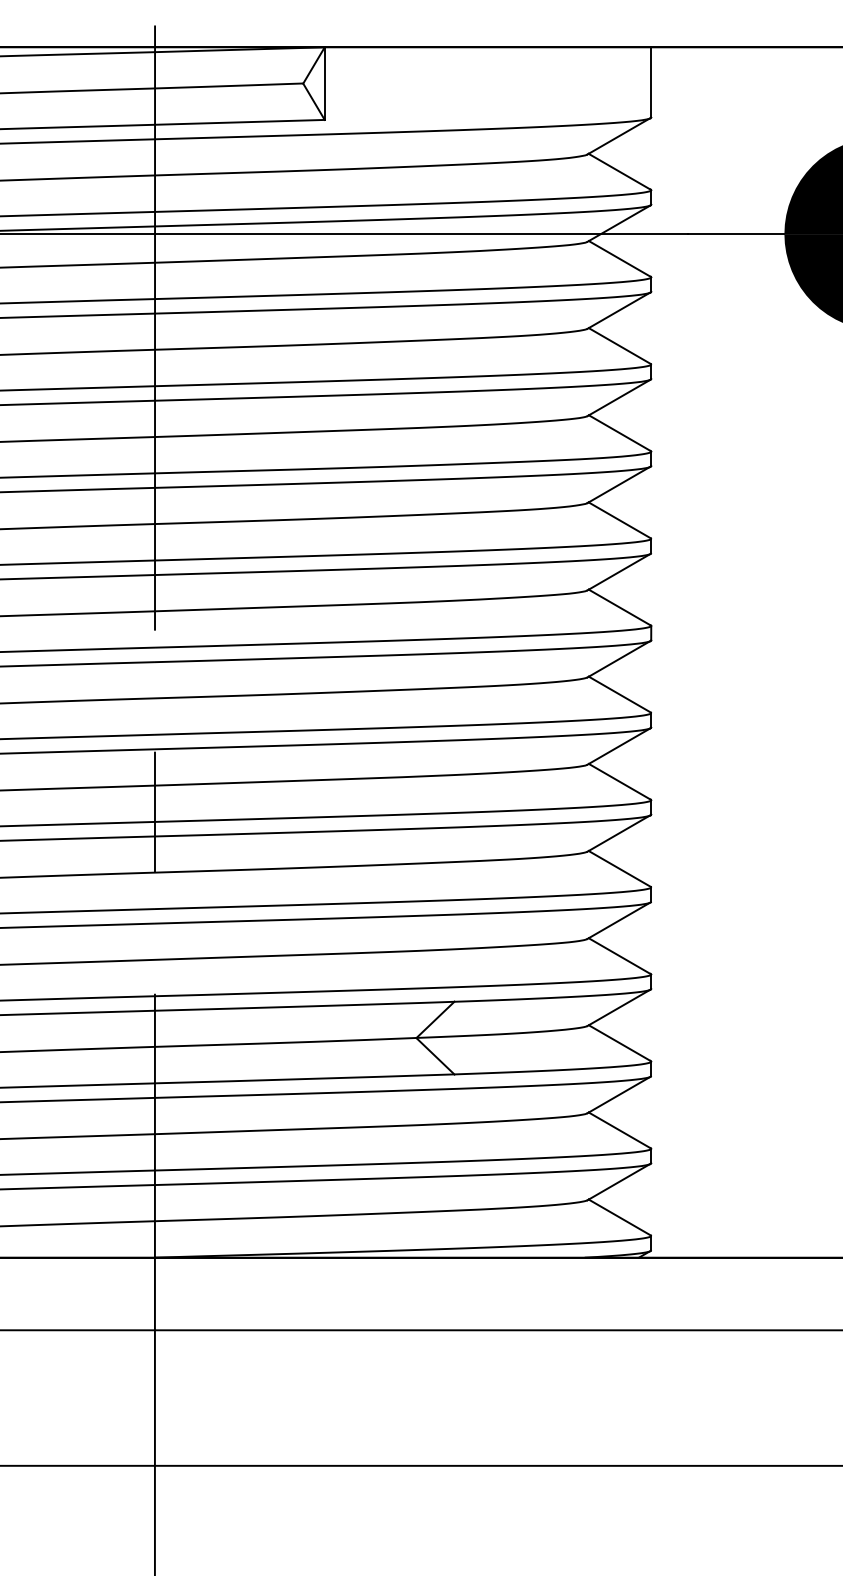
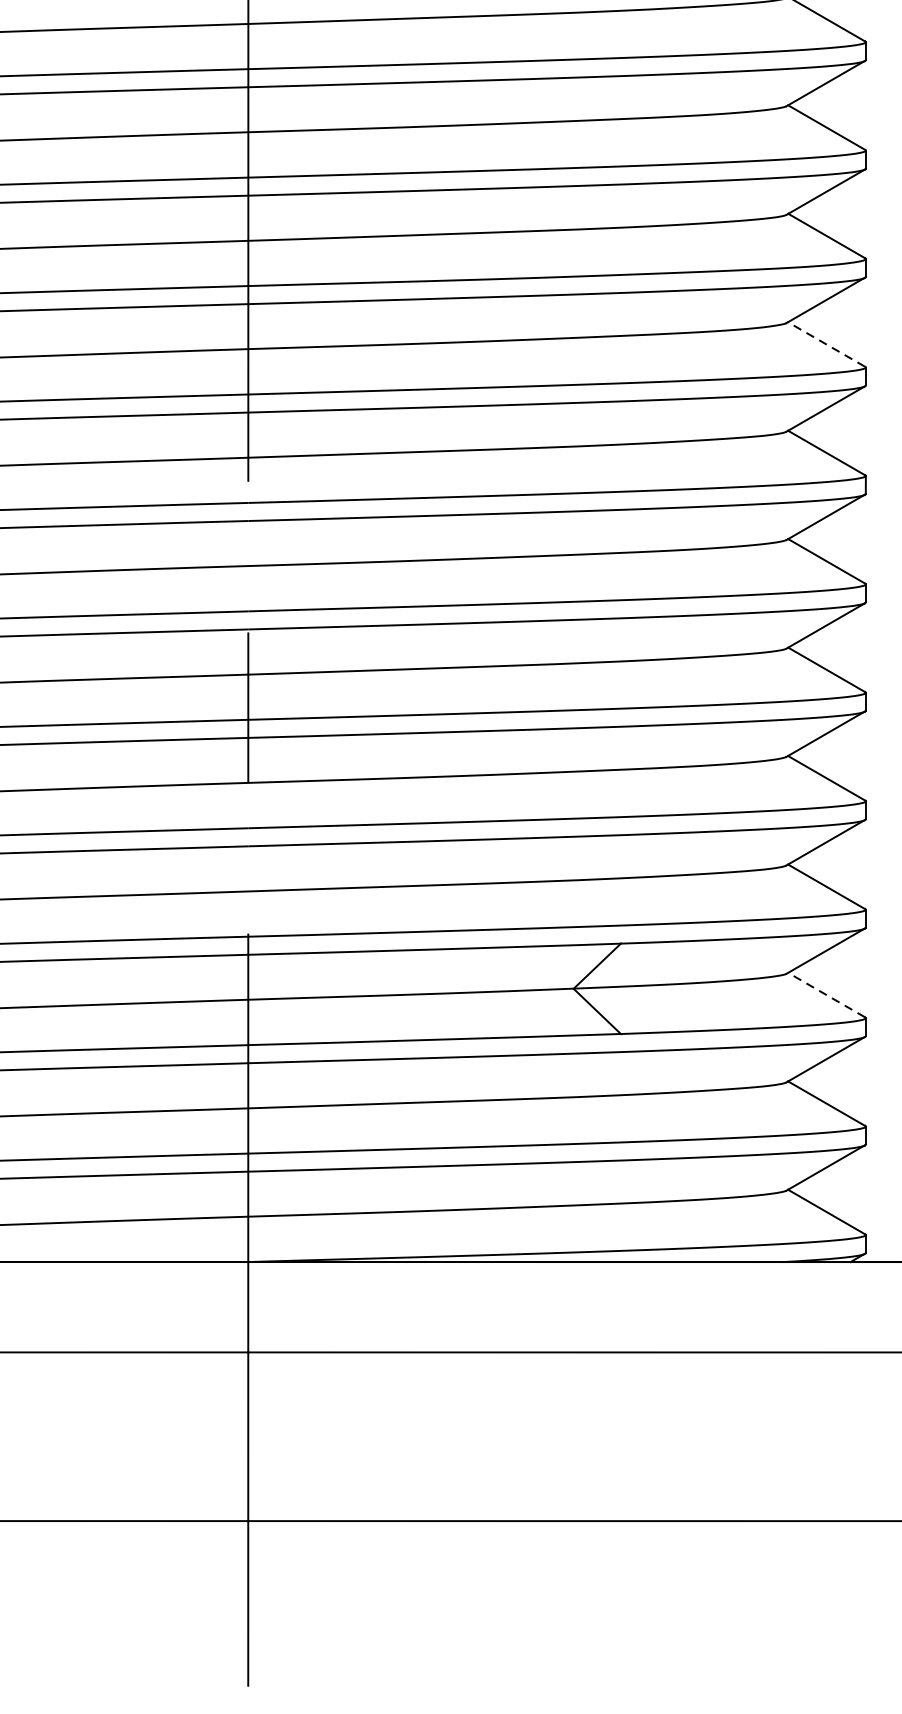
line: (619, 520) -> (826, 344), solid -> dashed
line: (619, 1043) -> (826, 995), solid -> dashed

